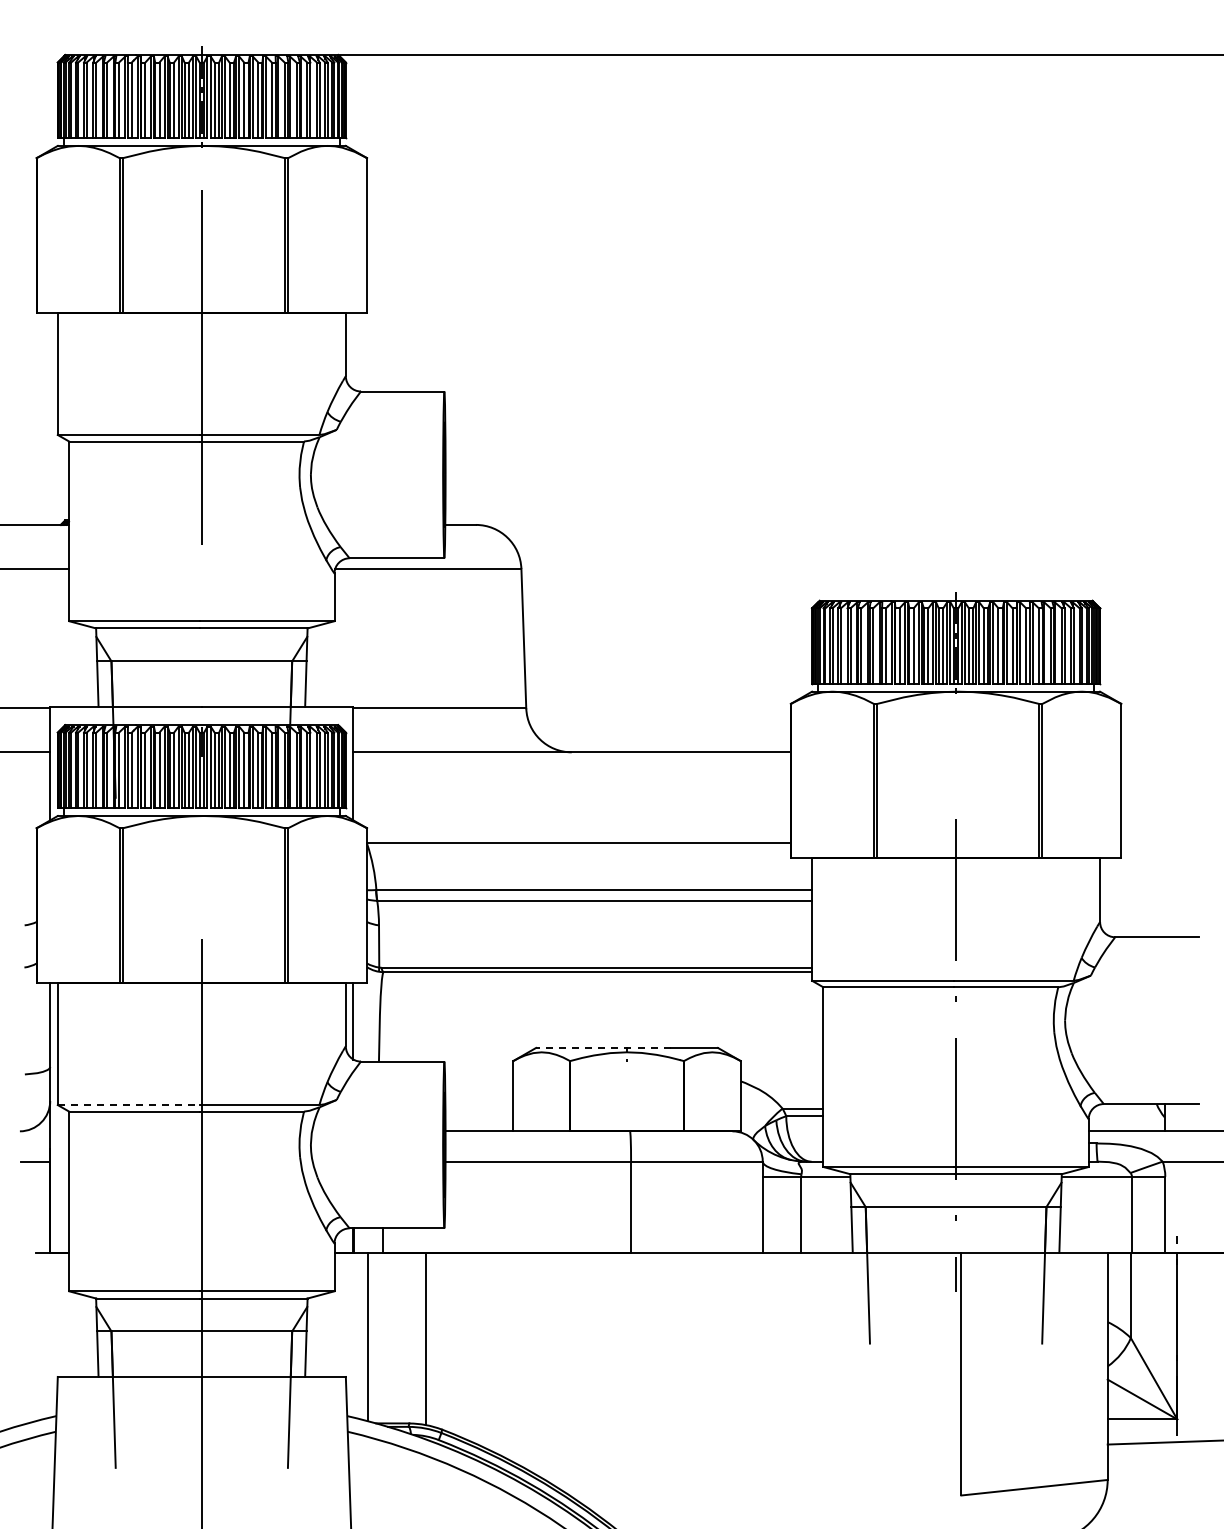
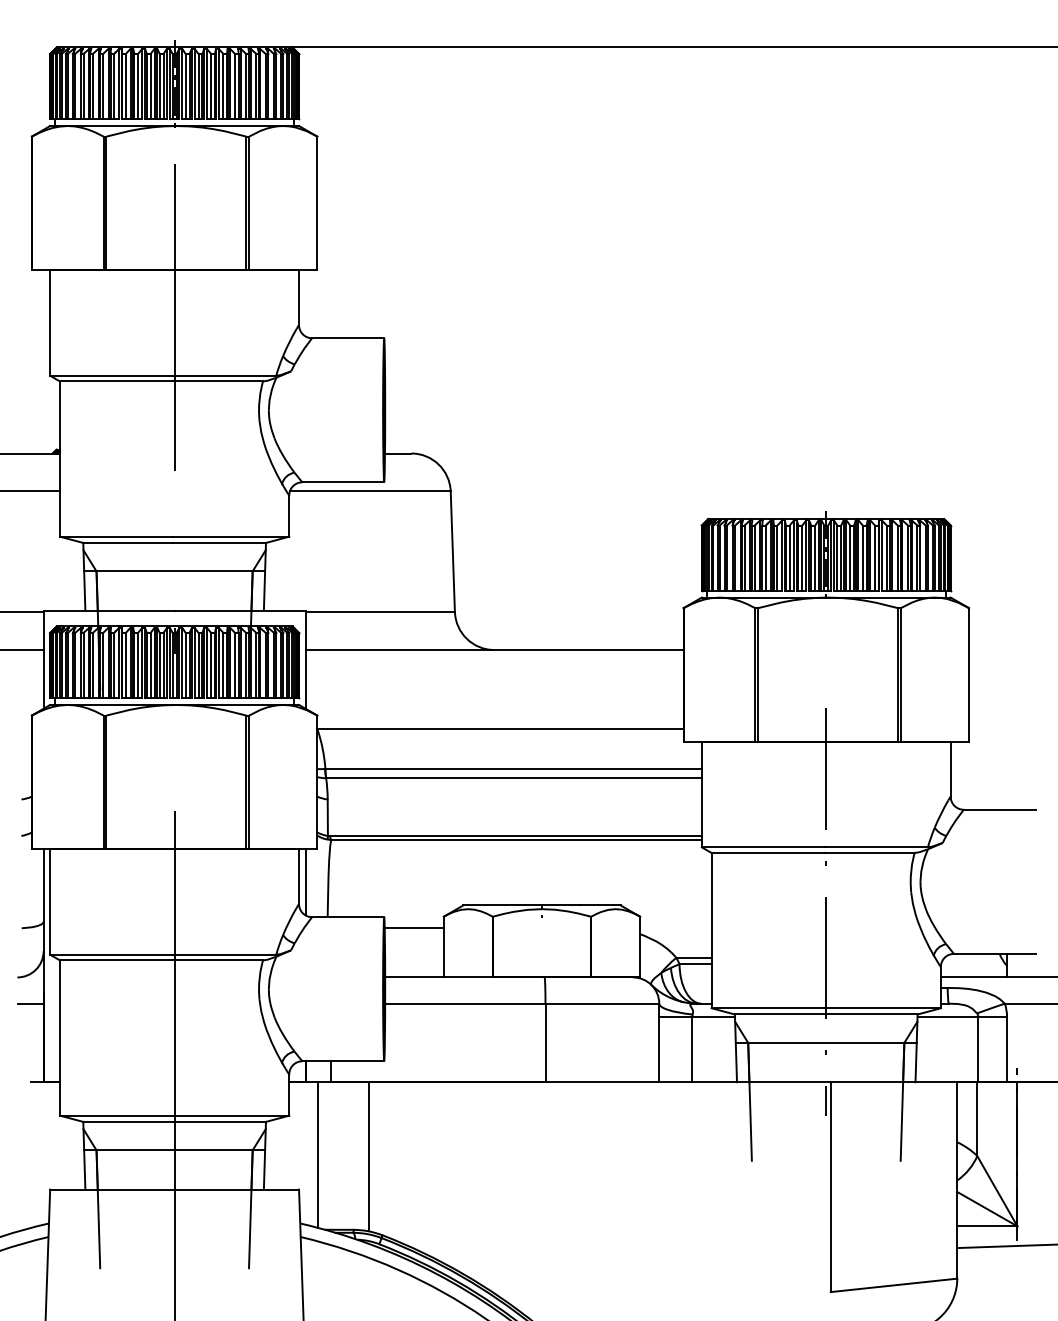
line: (602, 1047) -> (520, 905), dashed -> solid
line: (479, 1074) -> (414, 928), added
line: (129, 1105) -> (112, 955), dashed -> solid

